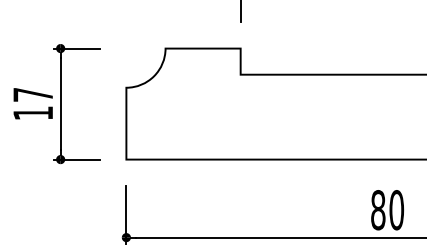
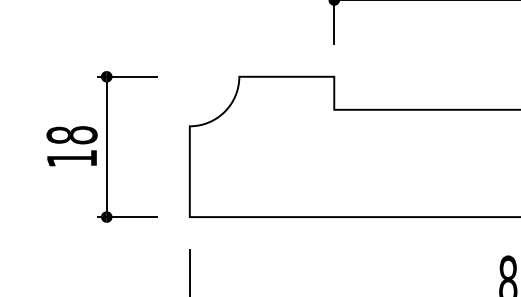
text: (33, 94) -> (72, 134), 17 -> 18

